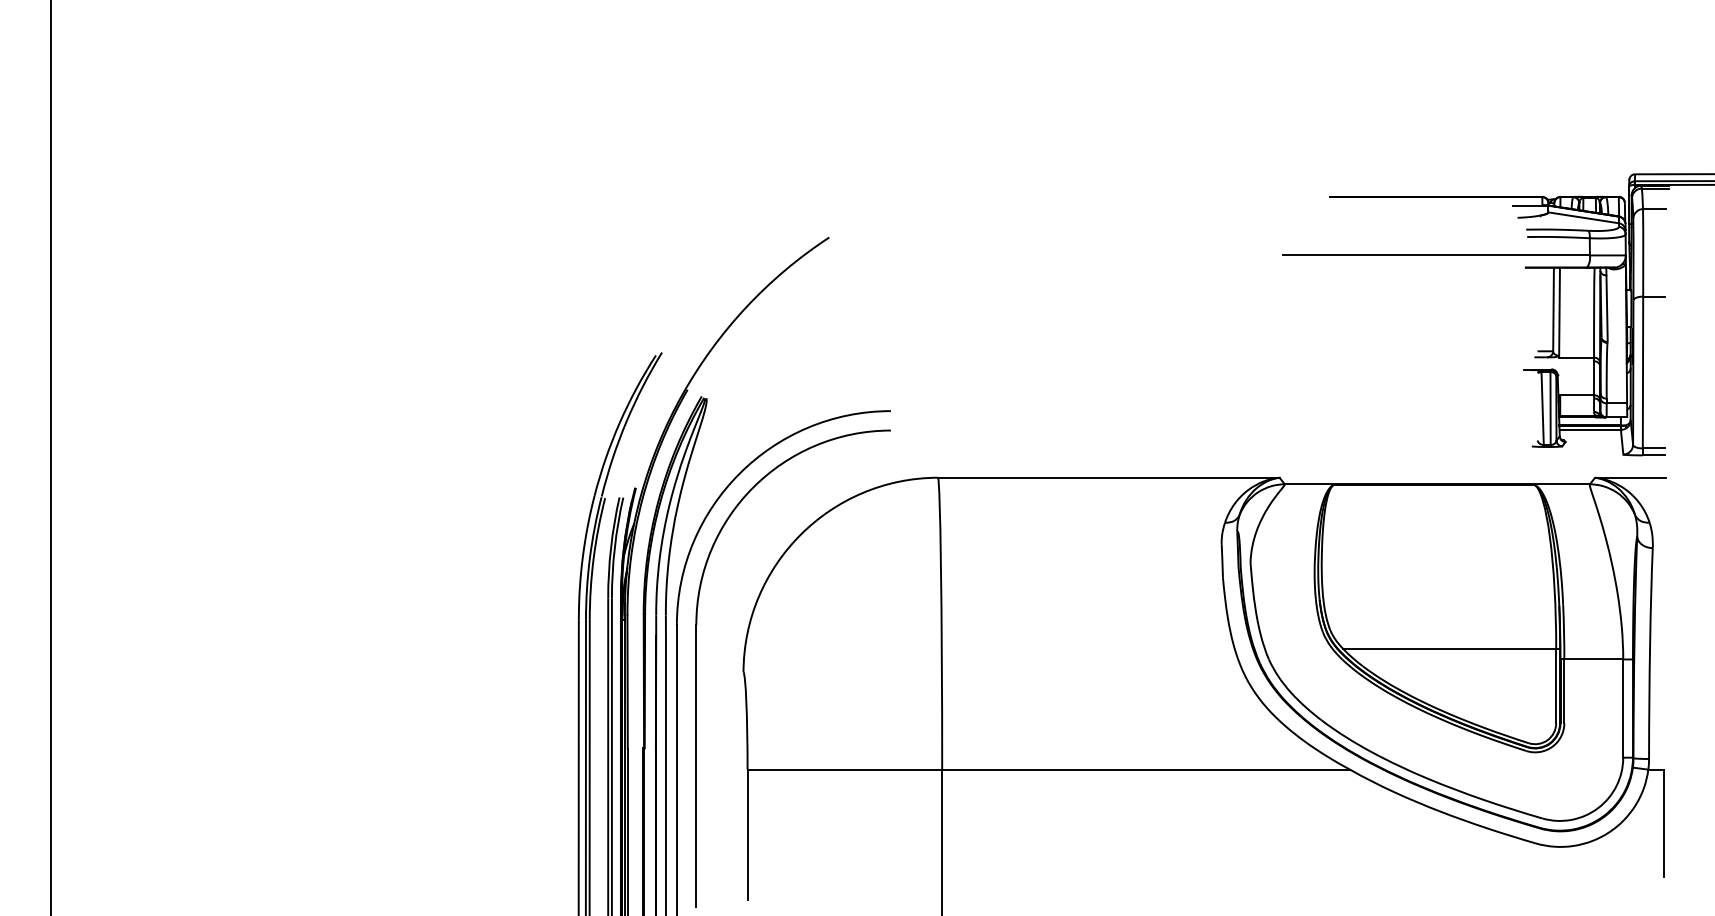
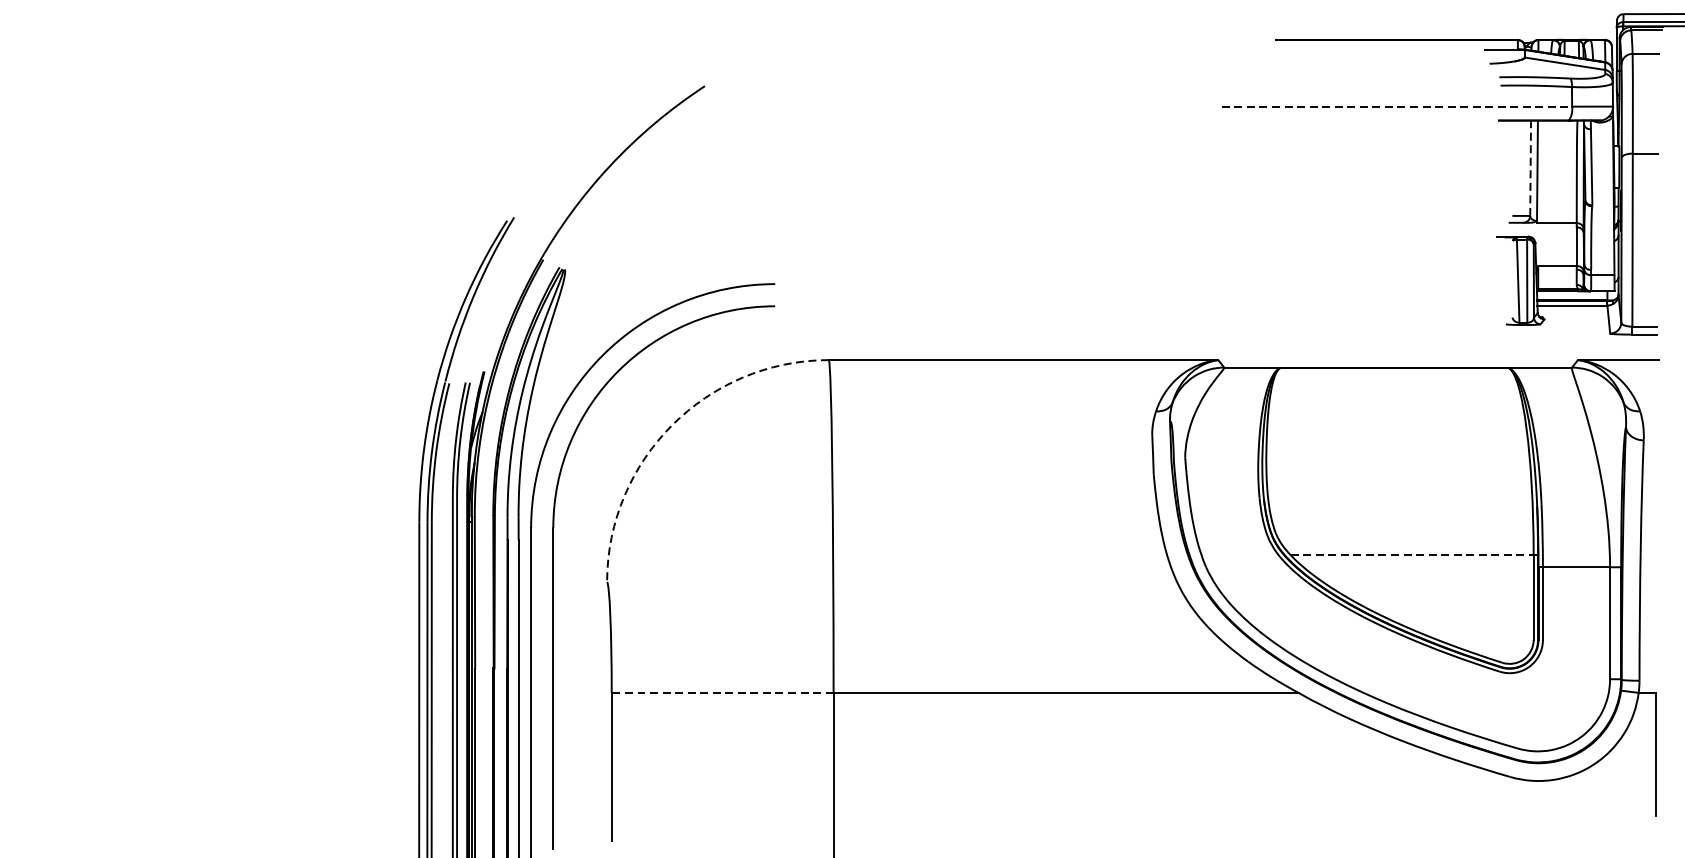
line: (1436, 255) -> (1397, 106), solid -> dashed
line: (1553, 308) -> (1530, 167), solid -> dashed
arc: (800, 534) -> (672, 424), solid -> dashed
line: (1449, 648) -> (1411, 554), solid -> dashed
line: (844, 769) -> (722, 692), solid -> dashed

